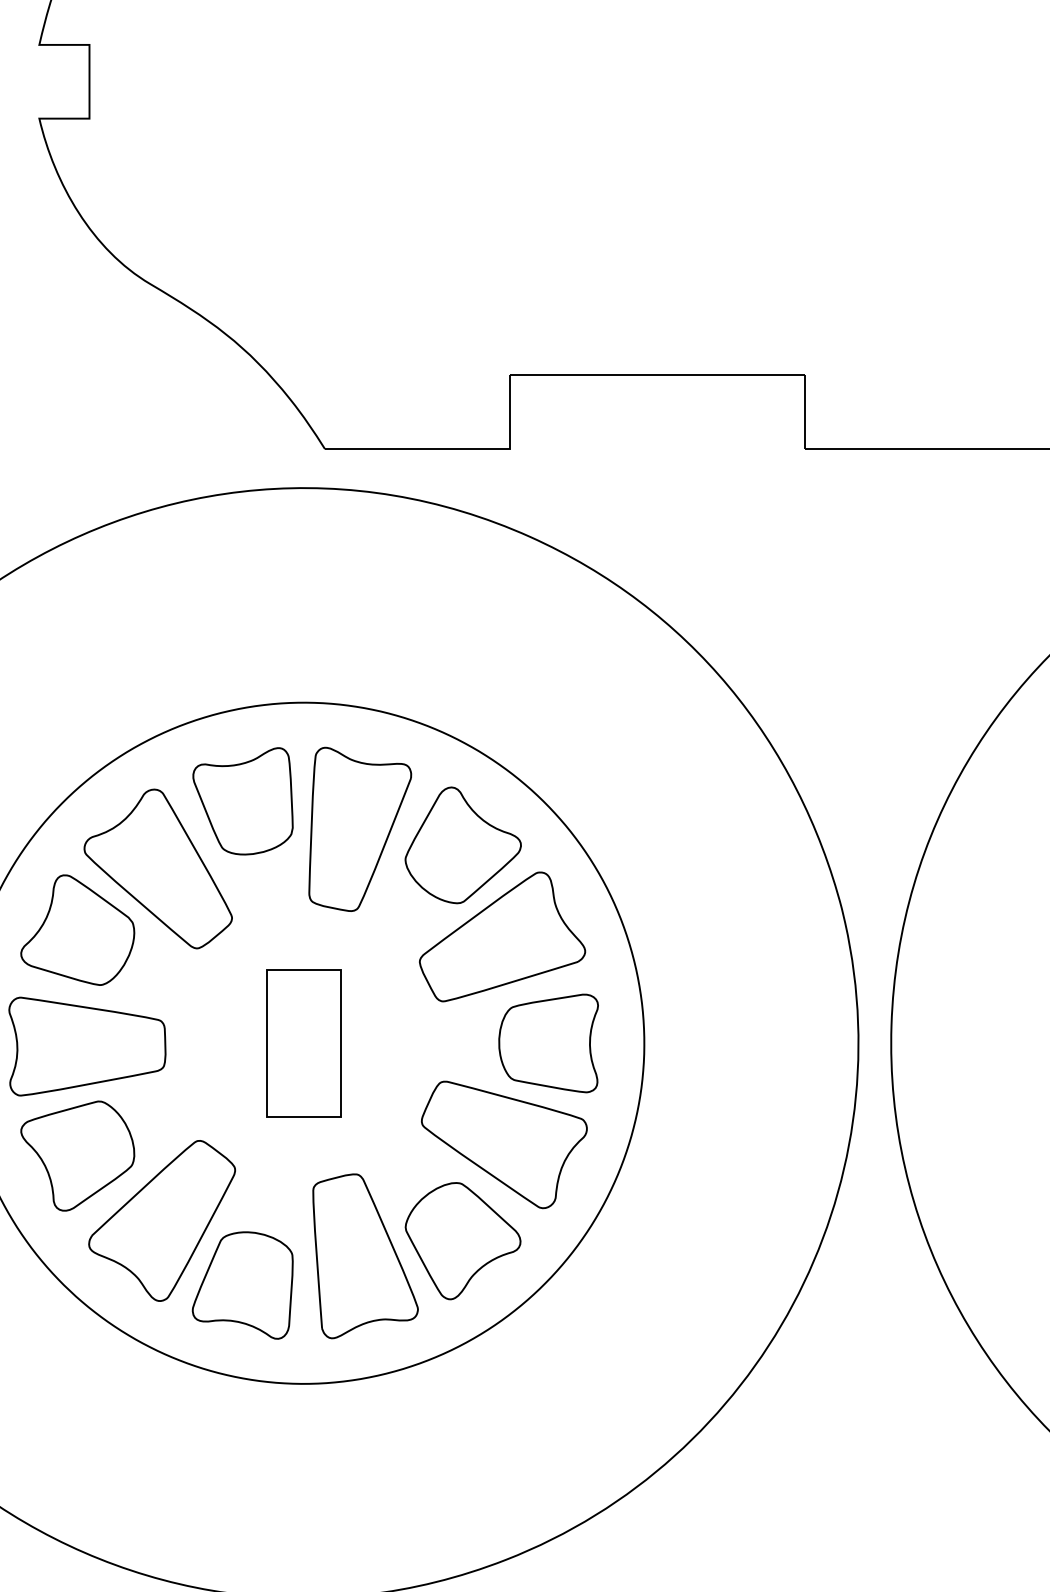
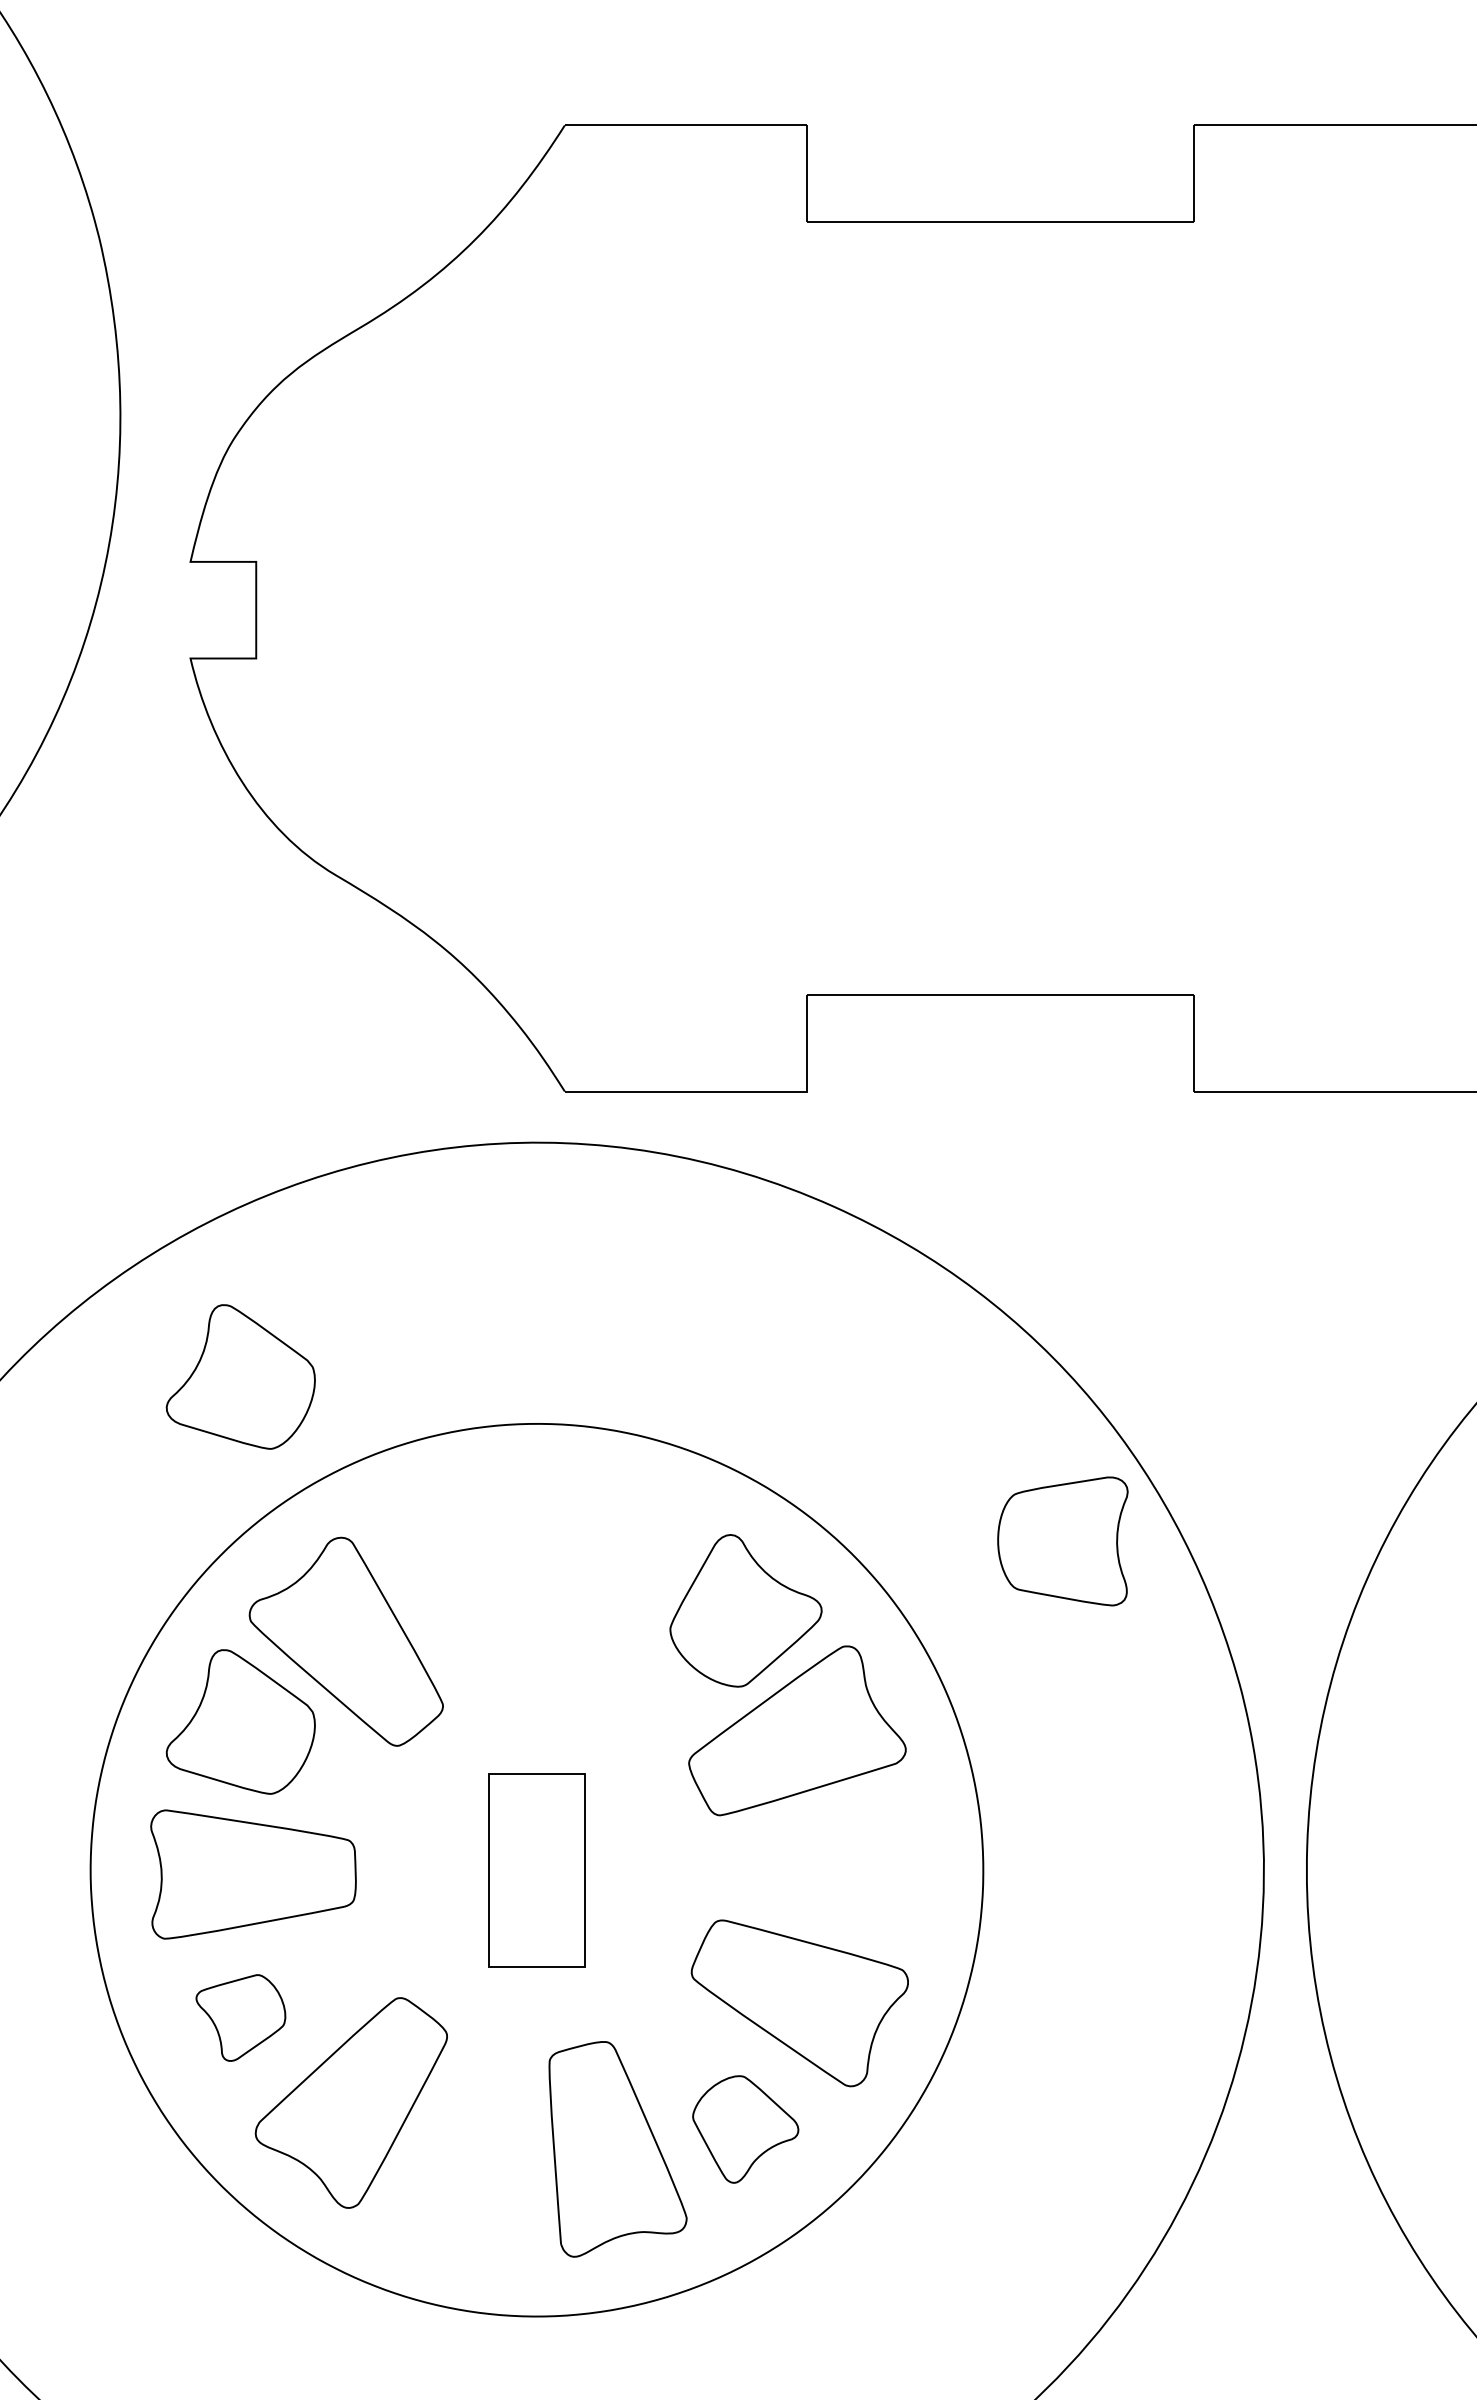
part: (77, 666) -> (240, 1376), added
part: (243, 800) -> (457, 1552), removed
part: (359, 829) -> (610, 1589), removed
part: (548, 1043) -> (1062, 1541), moved
part: (77, 1155) -> (240, 2017), size x0.6
part: (462, 1241) -> (745, 2129), size x0.7
part: (242, 1285) -> (456, 2187), removed

